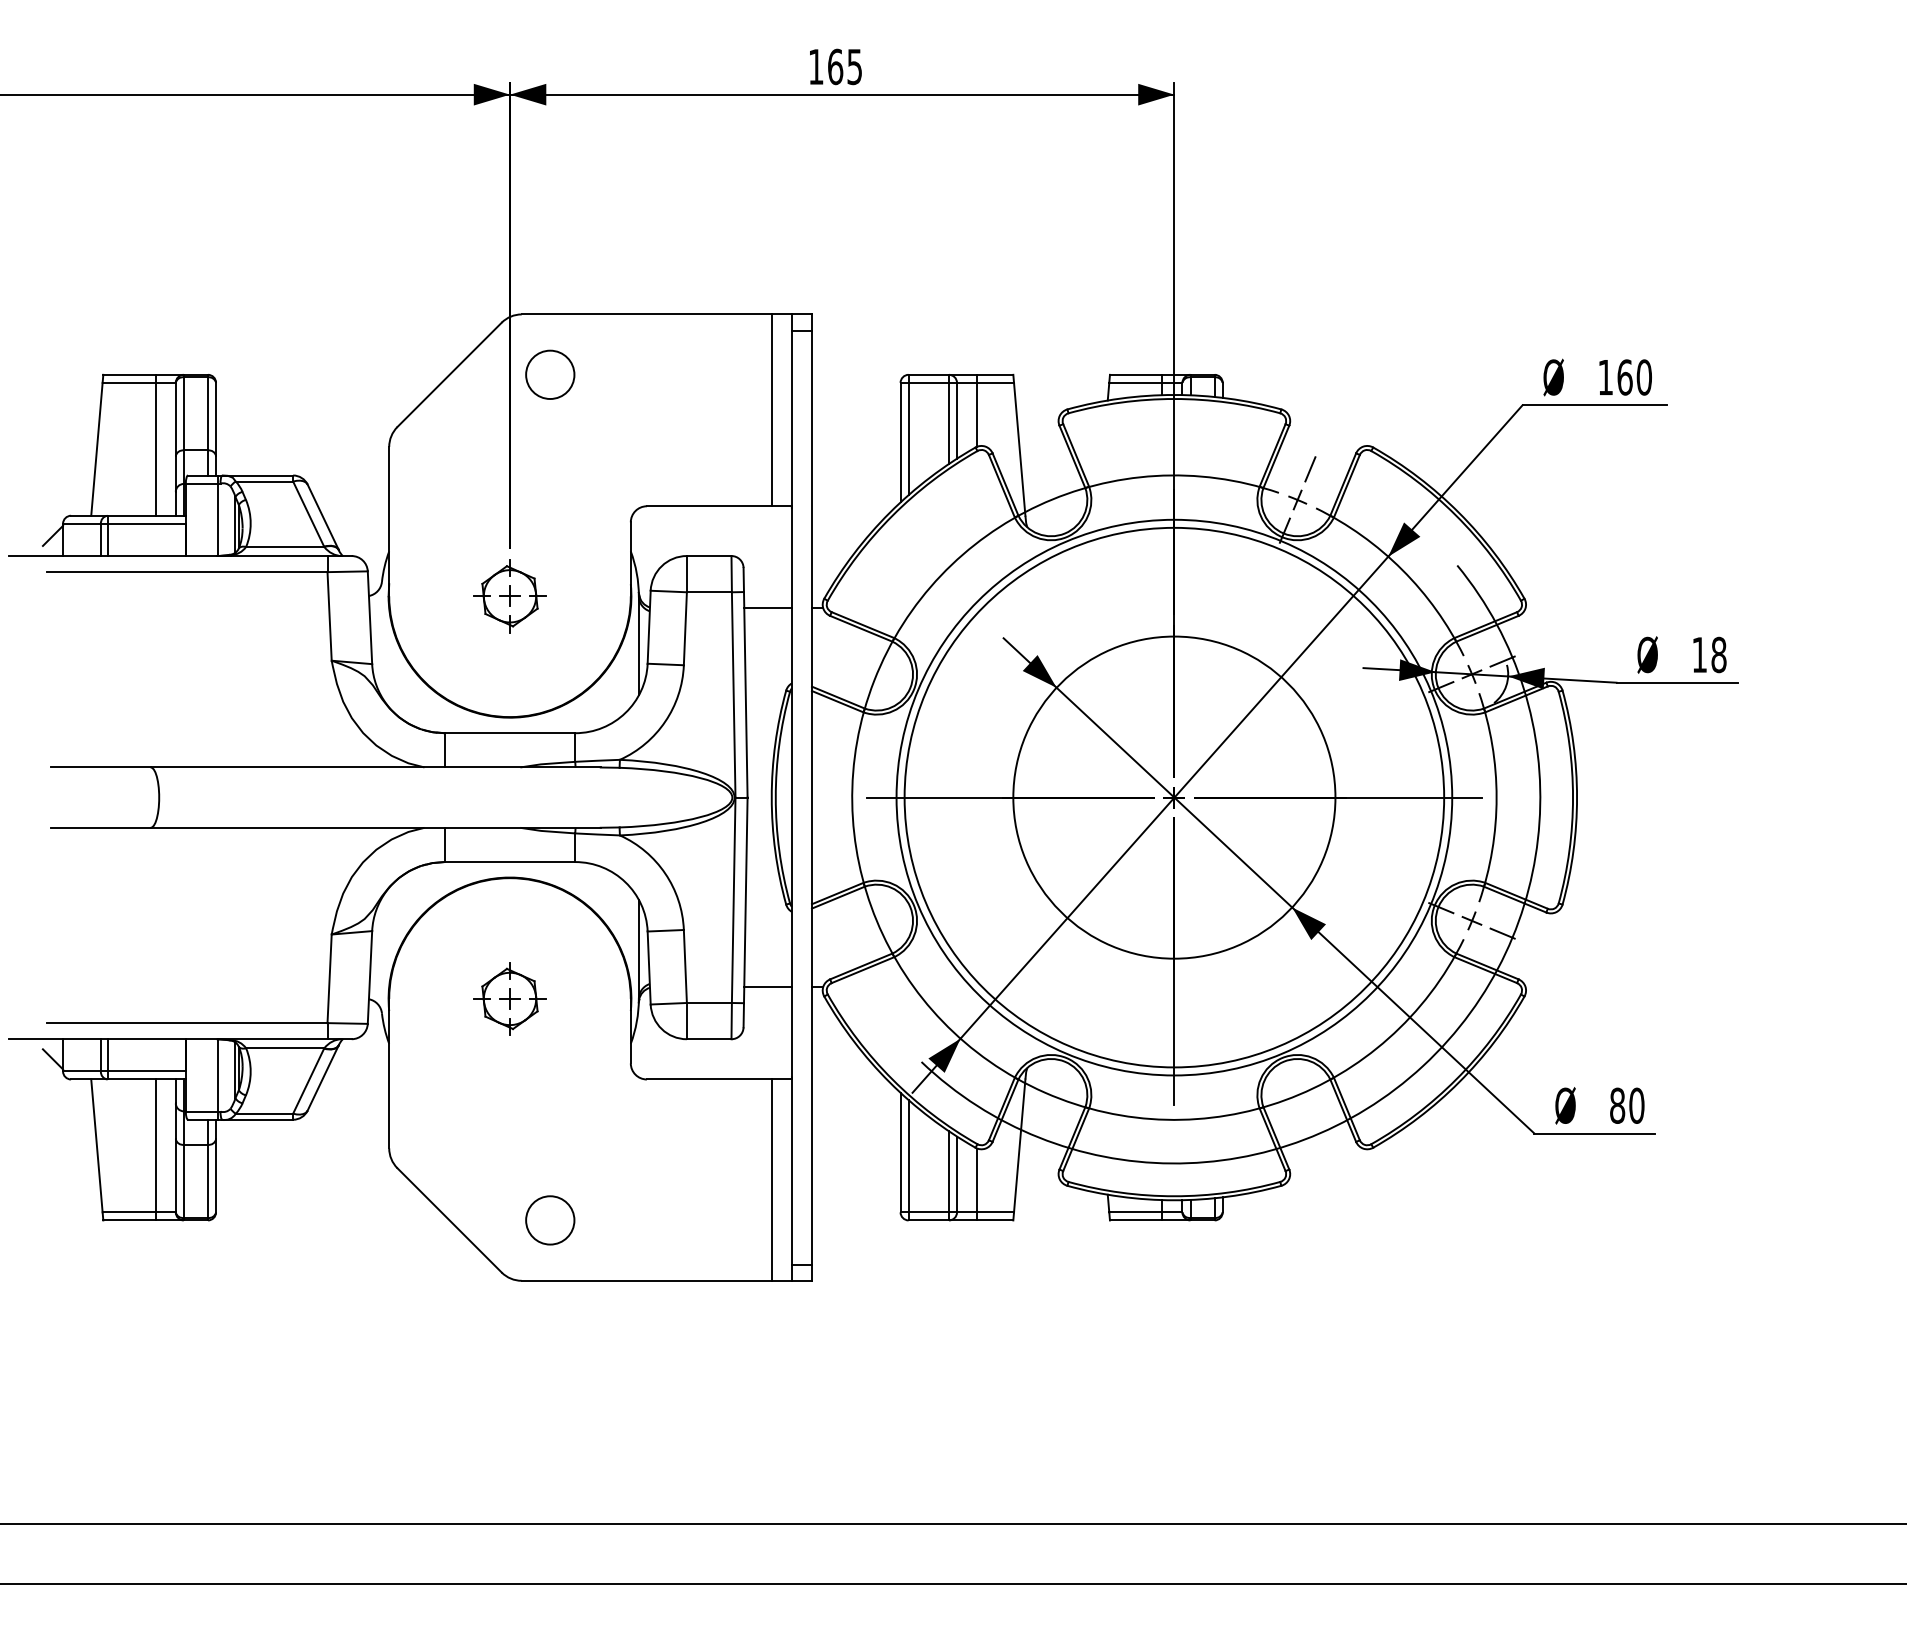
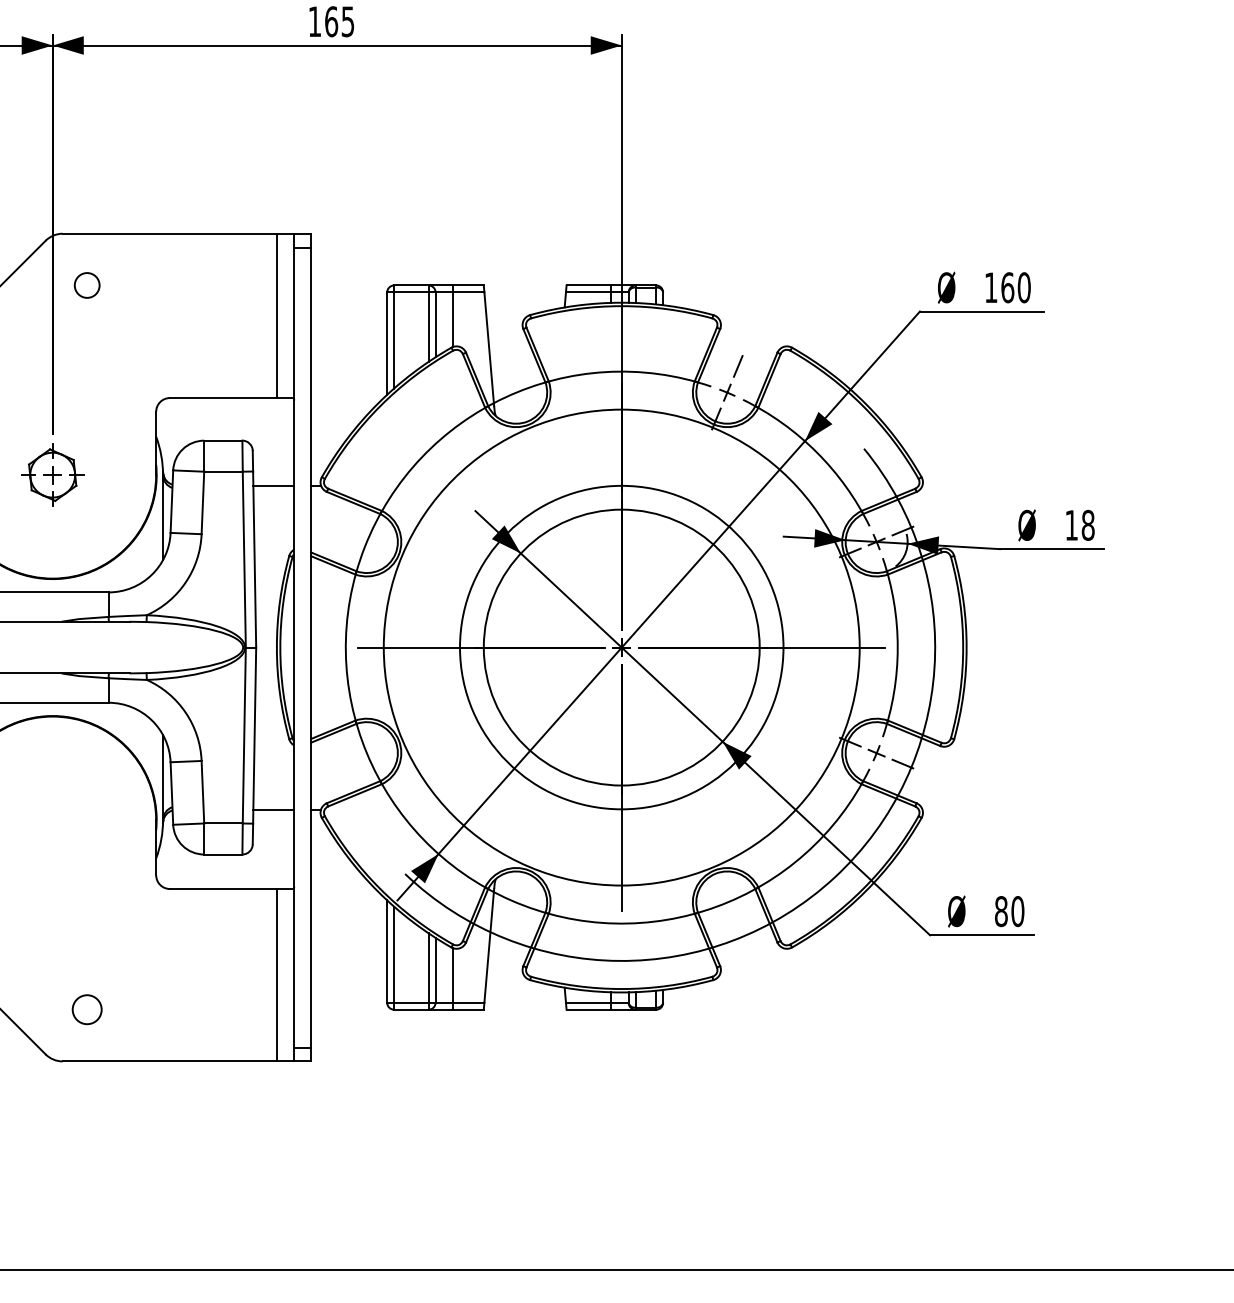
circle: (550, 374) -> (87, 285), size x0.6
circle: (1174, 797) -> (621, 647), size x0.7
part: (509, 998) -> (52, 819), removed
circle: (550, 1220) -> (87, 1009), size x0.7

